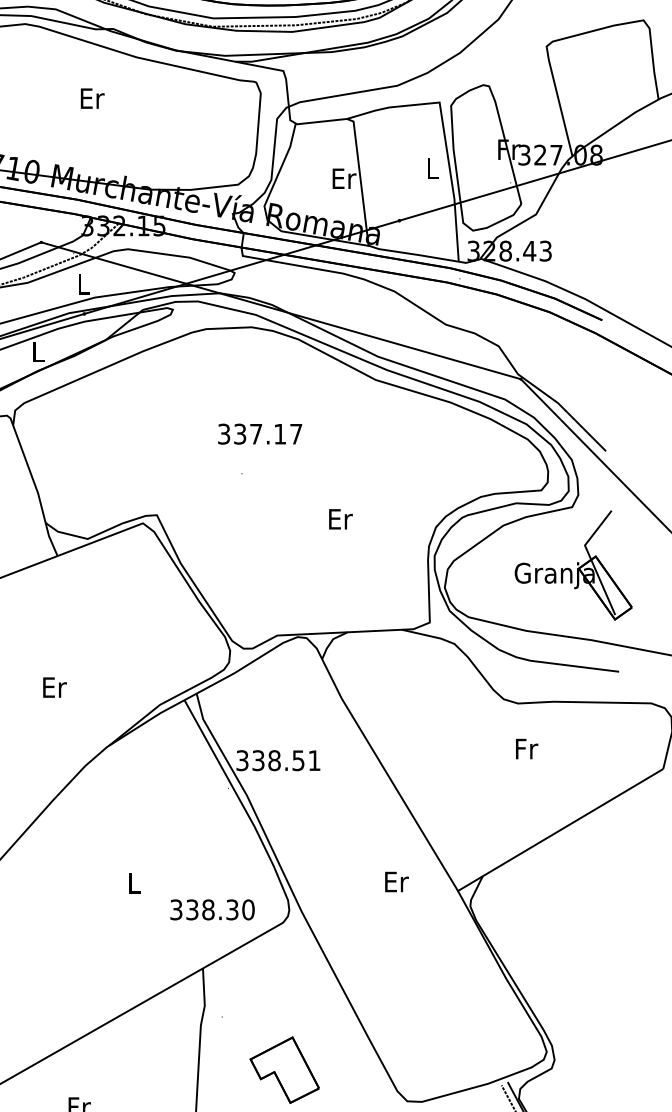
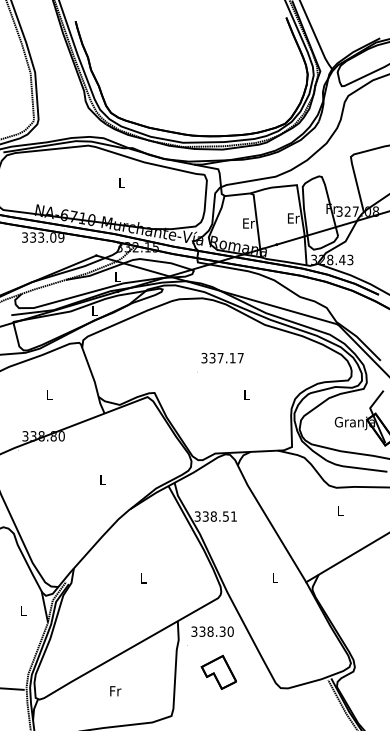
text: (93, 99) -> (122, 183), Er -> L
text: (432, 168) -> (293, 218), L -> Er
text: (259, 434) -> (222, 358), moved
text: (341, 520) -> (247, 395), Er -> L
text: (55, 687) -> (103, 479), Er -> L
text: (526, 748) -> (340, 510), Fr -> L
text: (396, 881) -> (275, 577), Er -> L
text: (212, 909) -> (212, 631), moved

